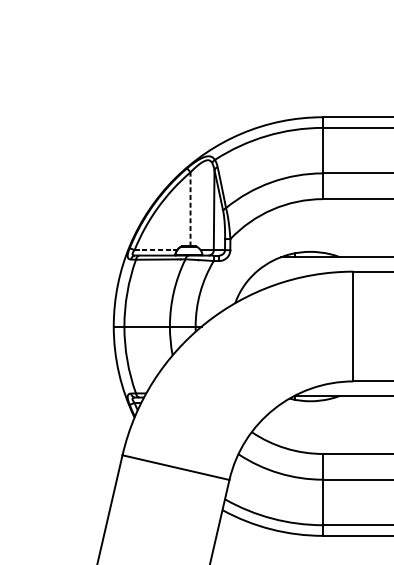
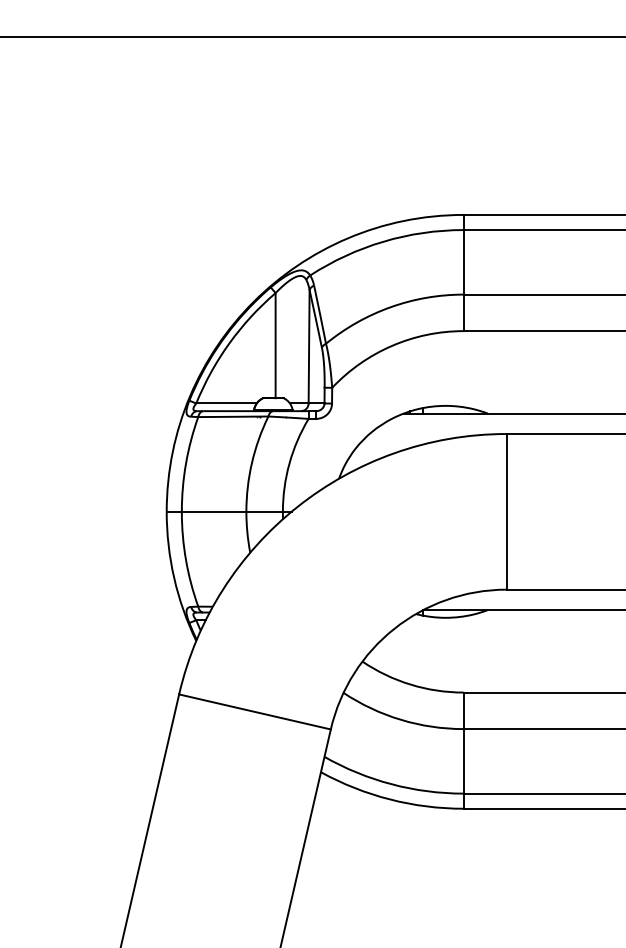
line: (190, 209) -> (275, 345), dashed -> solid
line: (156, 250) -> (227, 403), dashed -> solid

